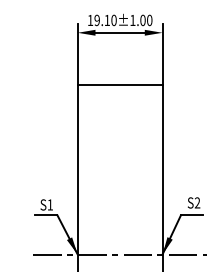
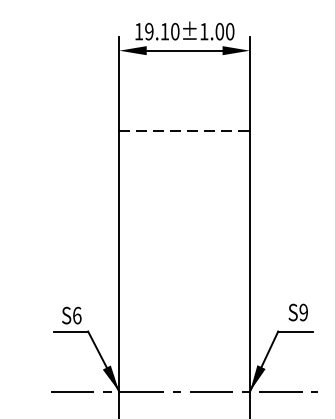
line: (120, 85) -> (185, 131), solid -> dashed
text: (197, 203) -> (303, 313), S2 -> S9
text: (50, 204) -> (77, 314), S1 -> S6

